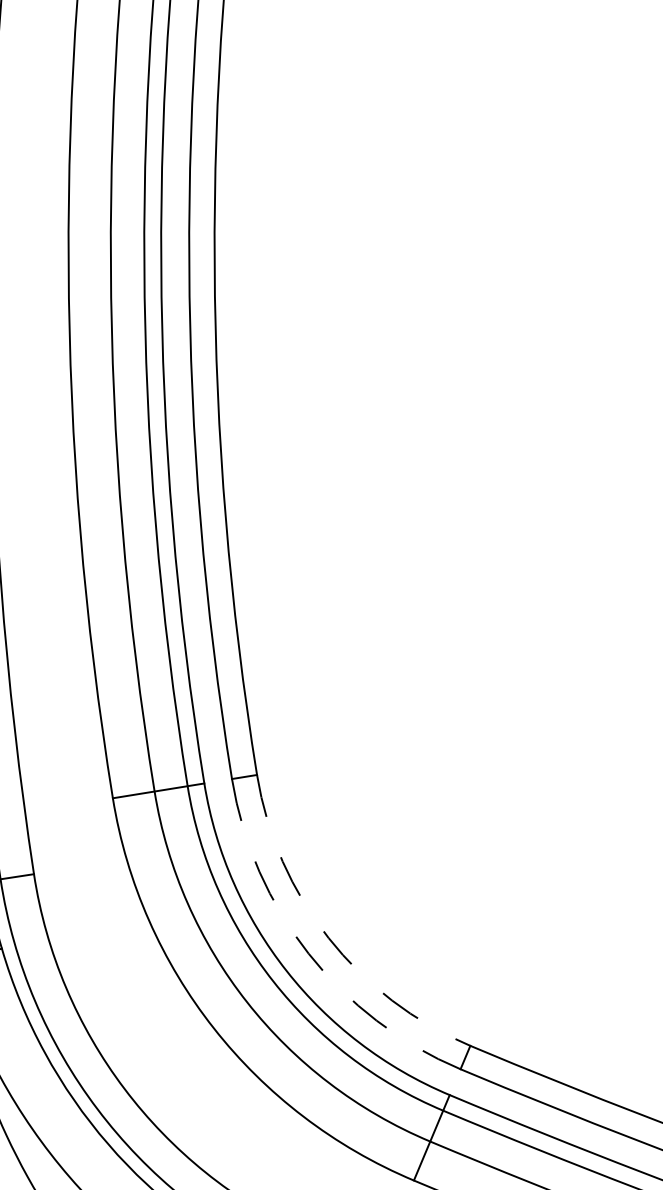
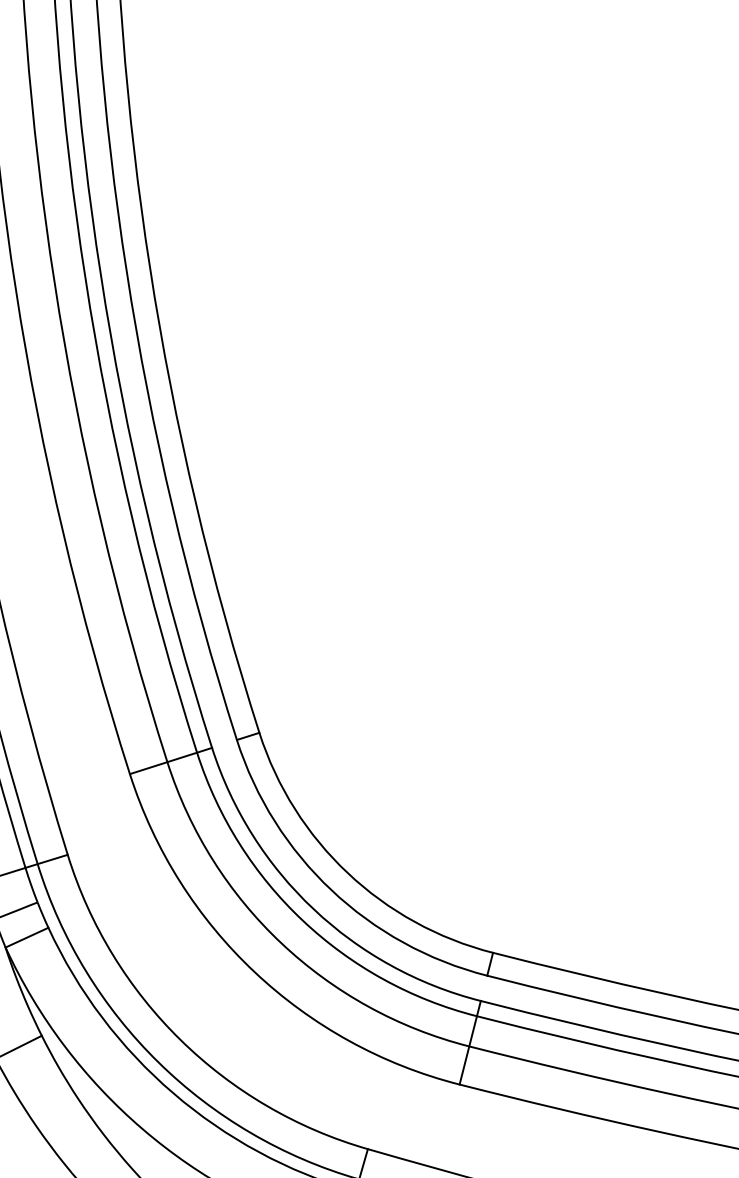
arc: (328, 938) -> (347, 873), dashed -> solid
arc: (308, 953) -> (331, 890), dashed -> solid

